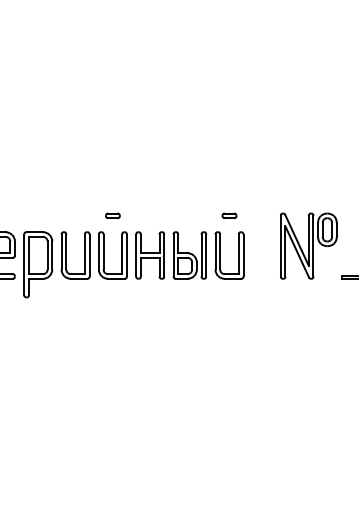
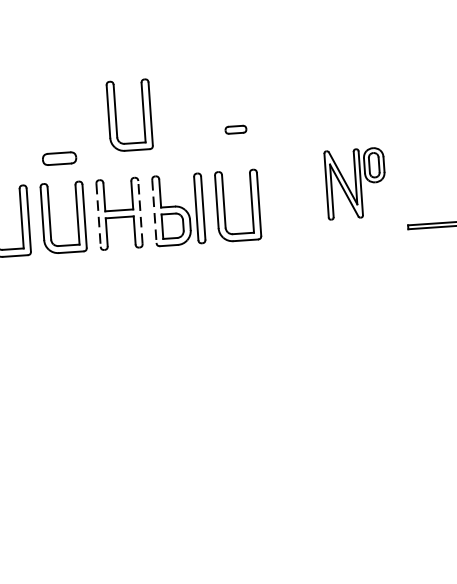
part: (152, 190) -> (116, 116), added
part: (112, 215) -> (58, 157), size x1.6
part: (229, 215) -> (235, 129), moved
part: (308, 245) -> (355, 182), size x0.7
line: (136, 255) -> (98, 215), solid -> dashed
line: (164, 255) -> (140, 212), solid -> dashed
line: (173, 255) -> (154, 211), solid -> dashed

